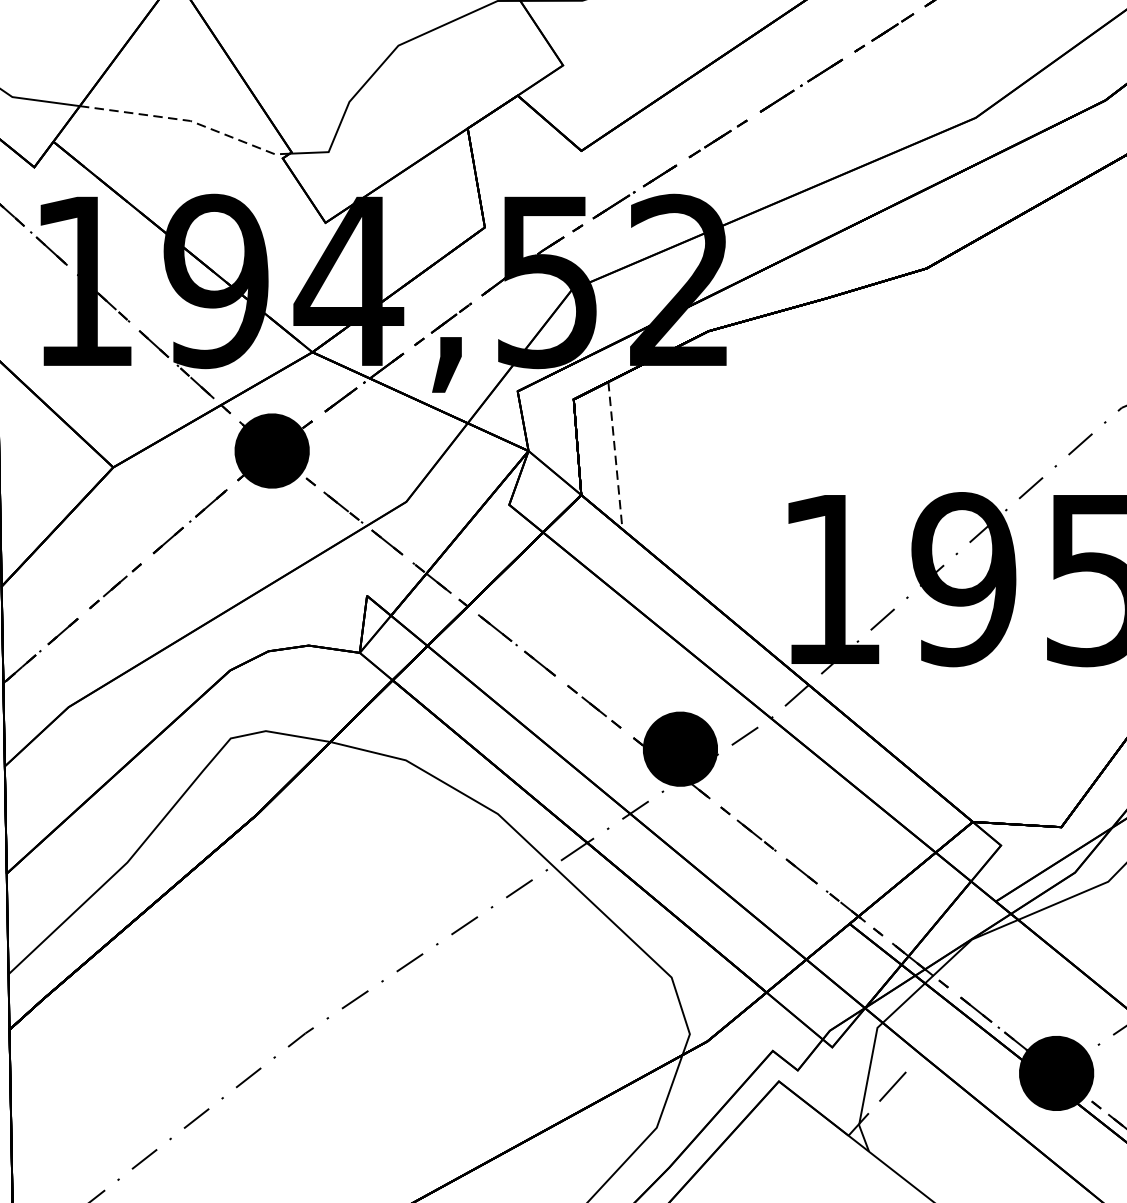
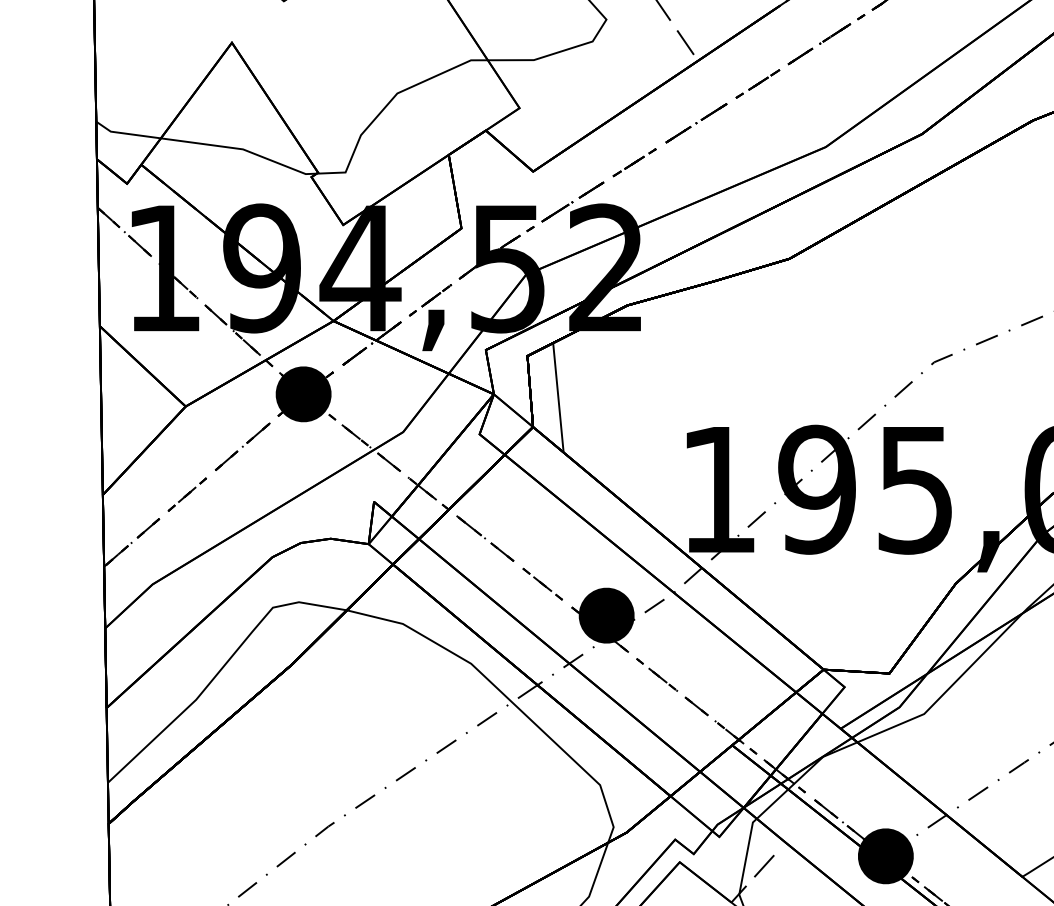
line: (189, 121) -> (242, 149), dashed -> solid
line: (615, 455) -> (558, 397), dashed -> solid

